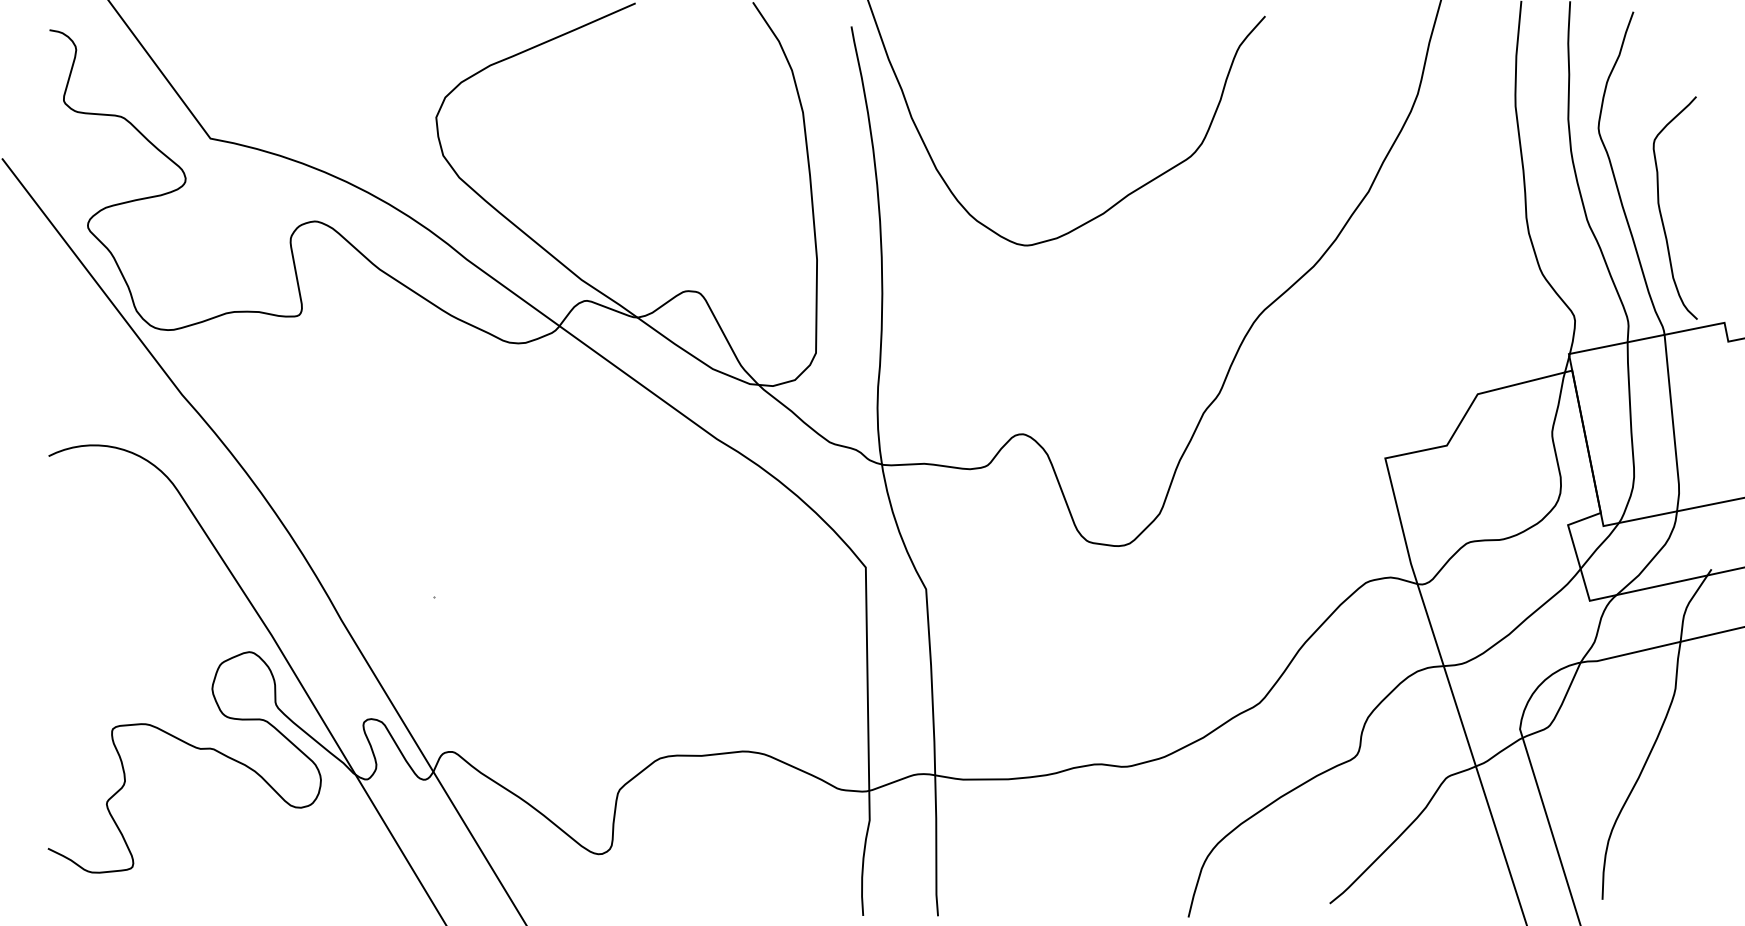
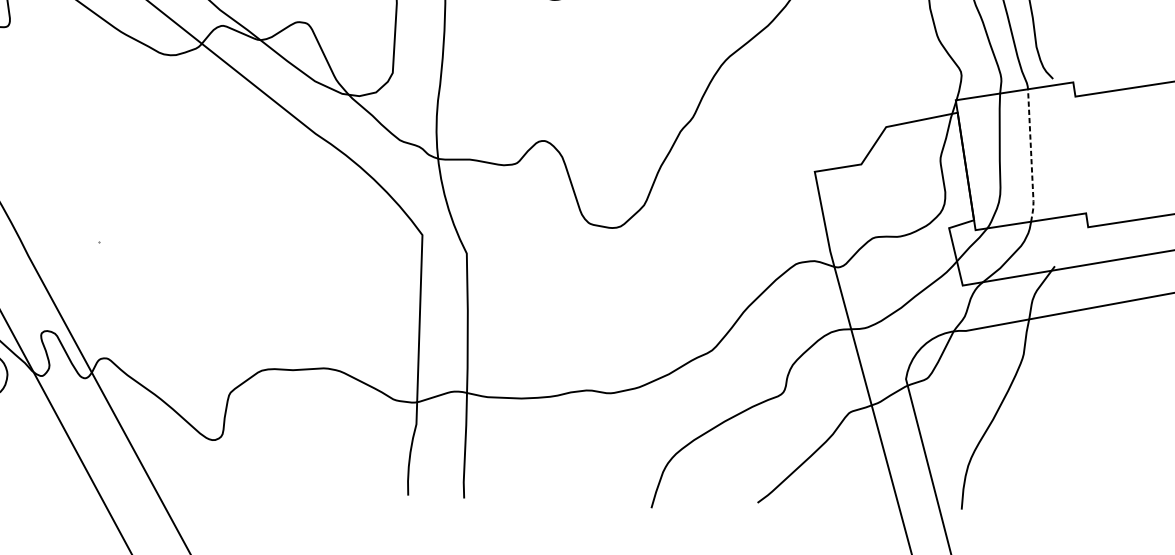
line: (1673, 423) -> (1031, 155), solid -> dashed

